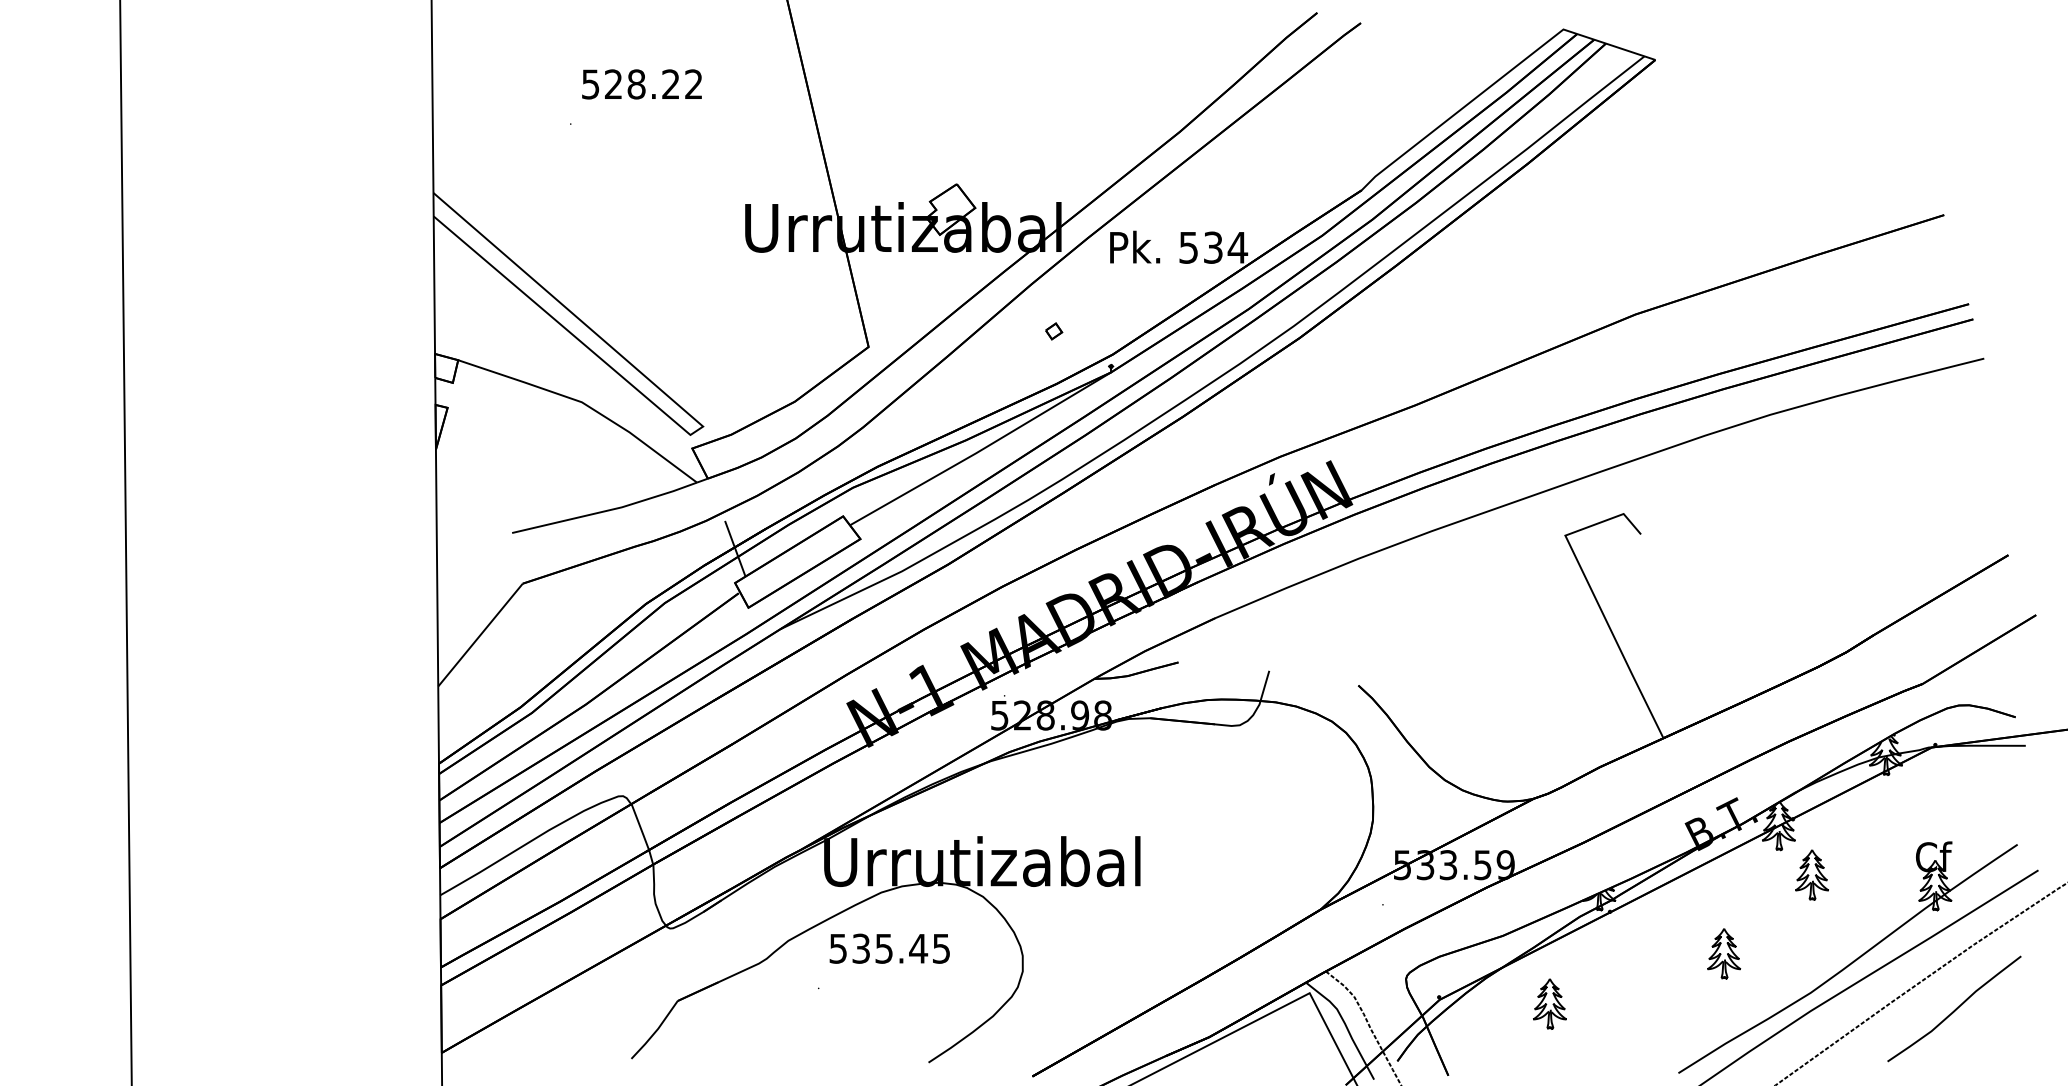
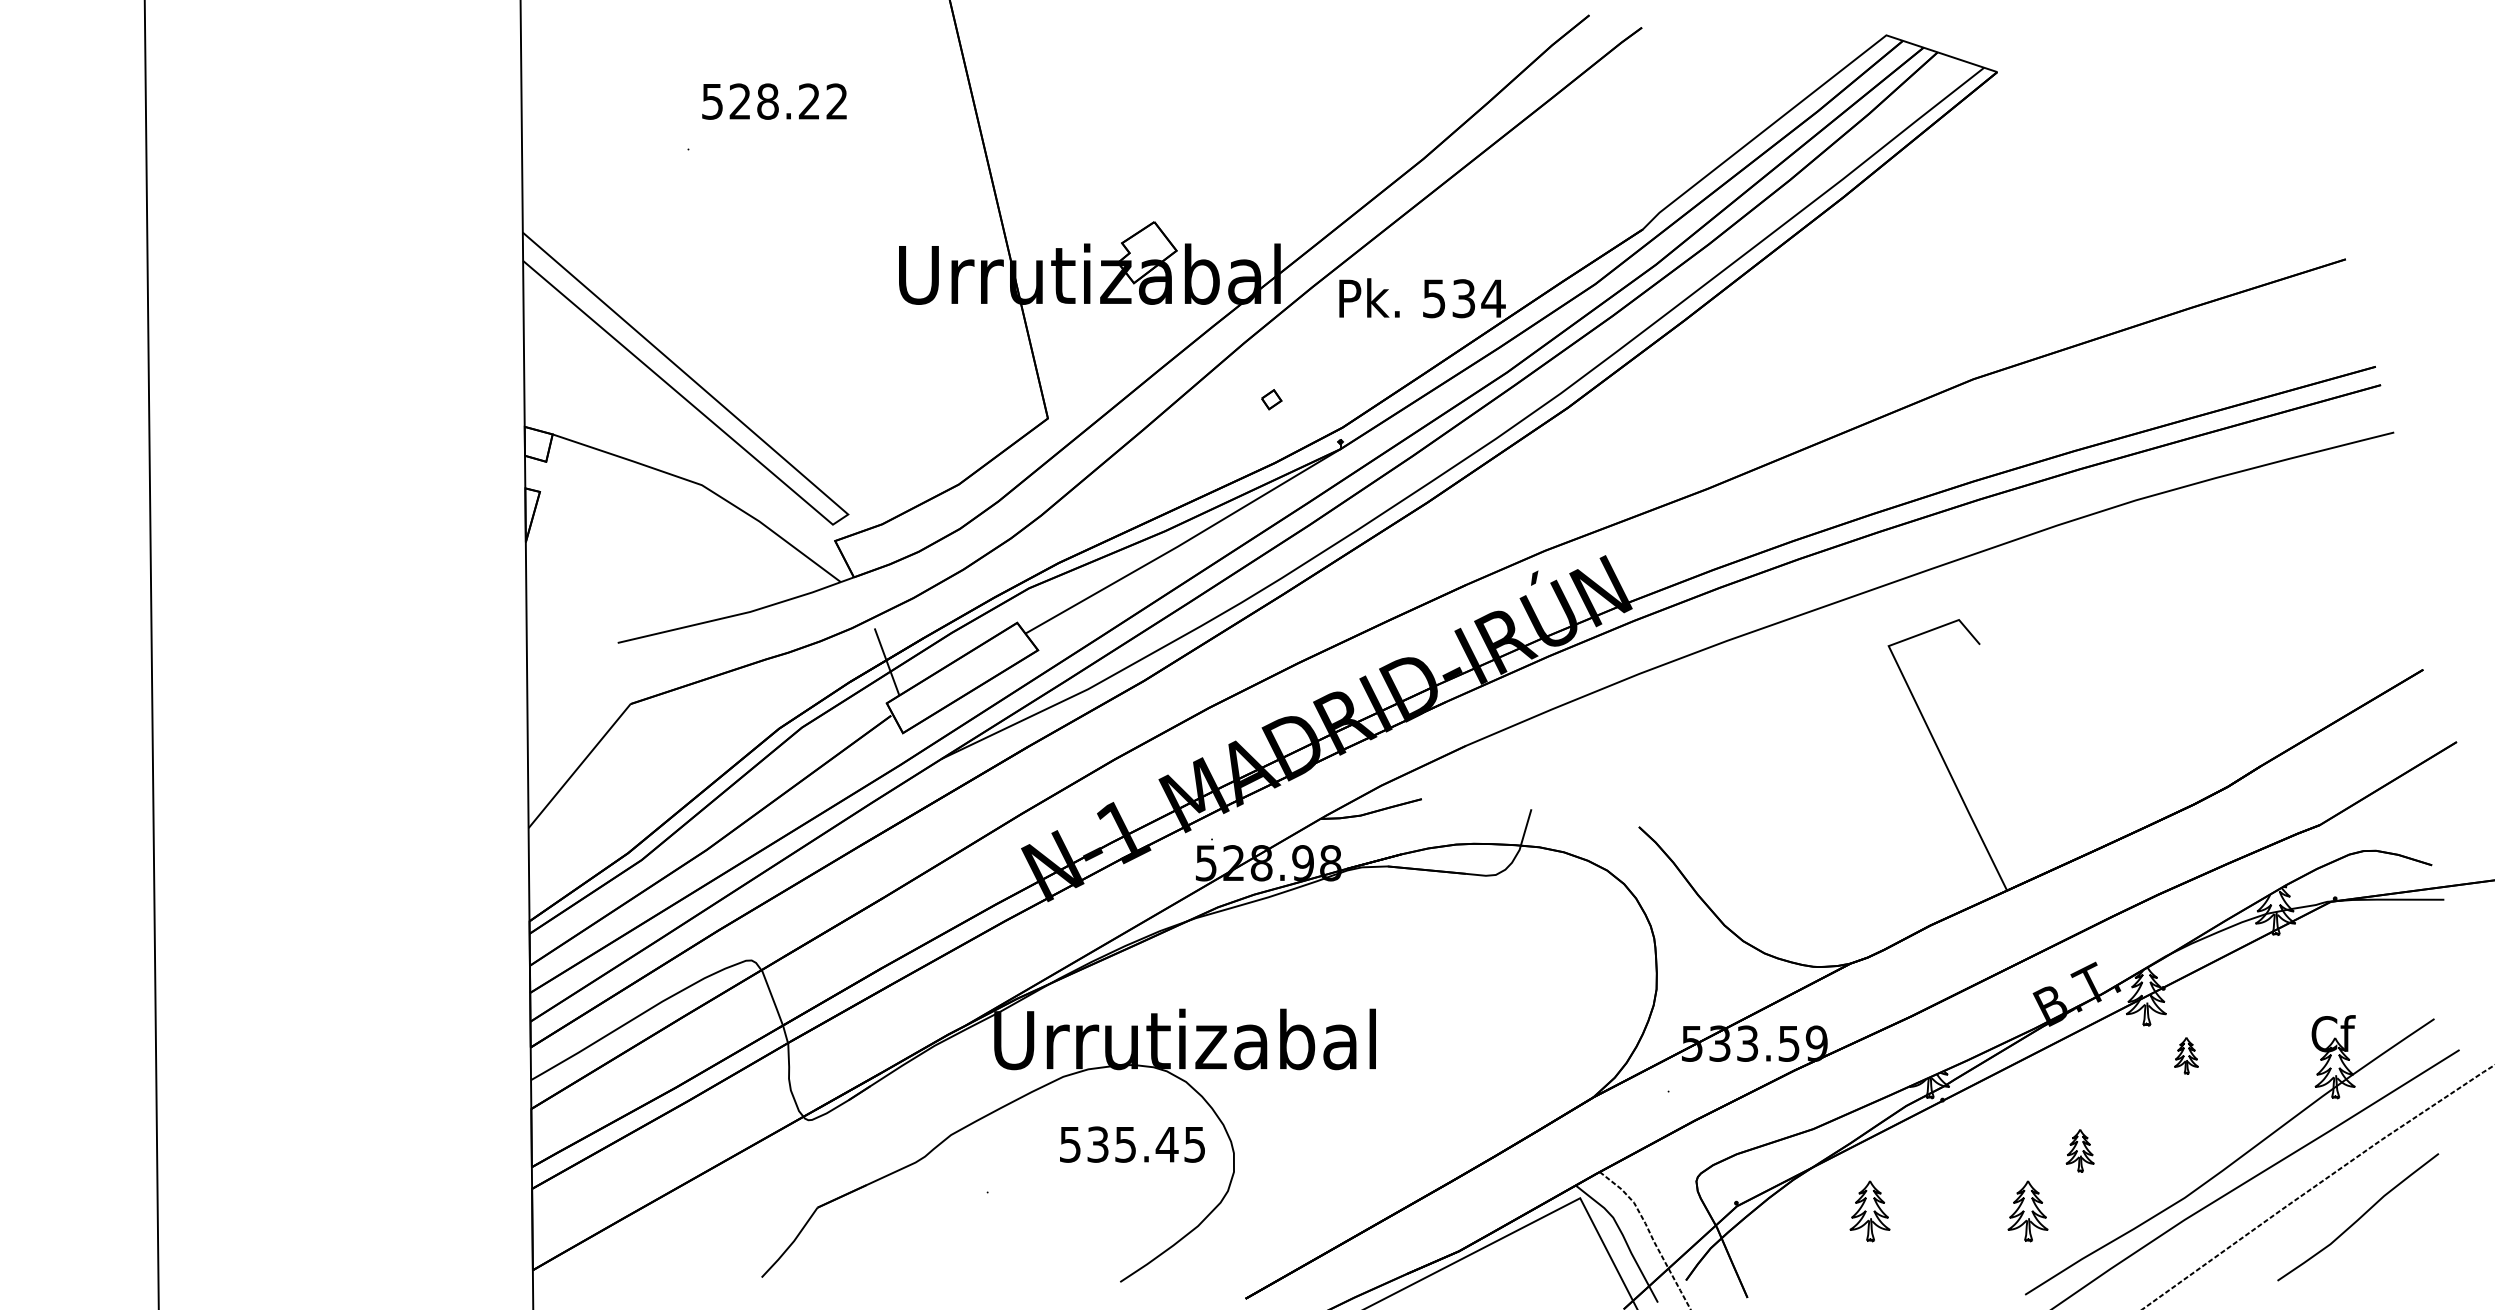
part: (1812, 874) -> (2186, 1055), size x0.6
text: (889, 948) -> (1132, 1144), moved
part: (1723, 953) -> (2079, 1150), size x0.7
part: (1680, 1004) -> (2027, 1211), added

